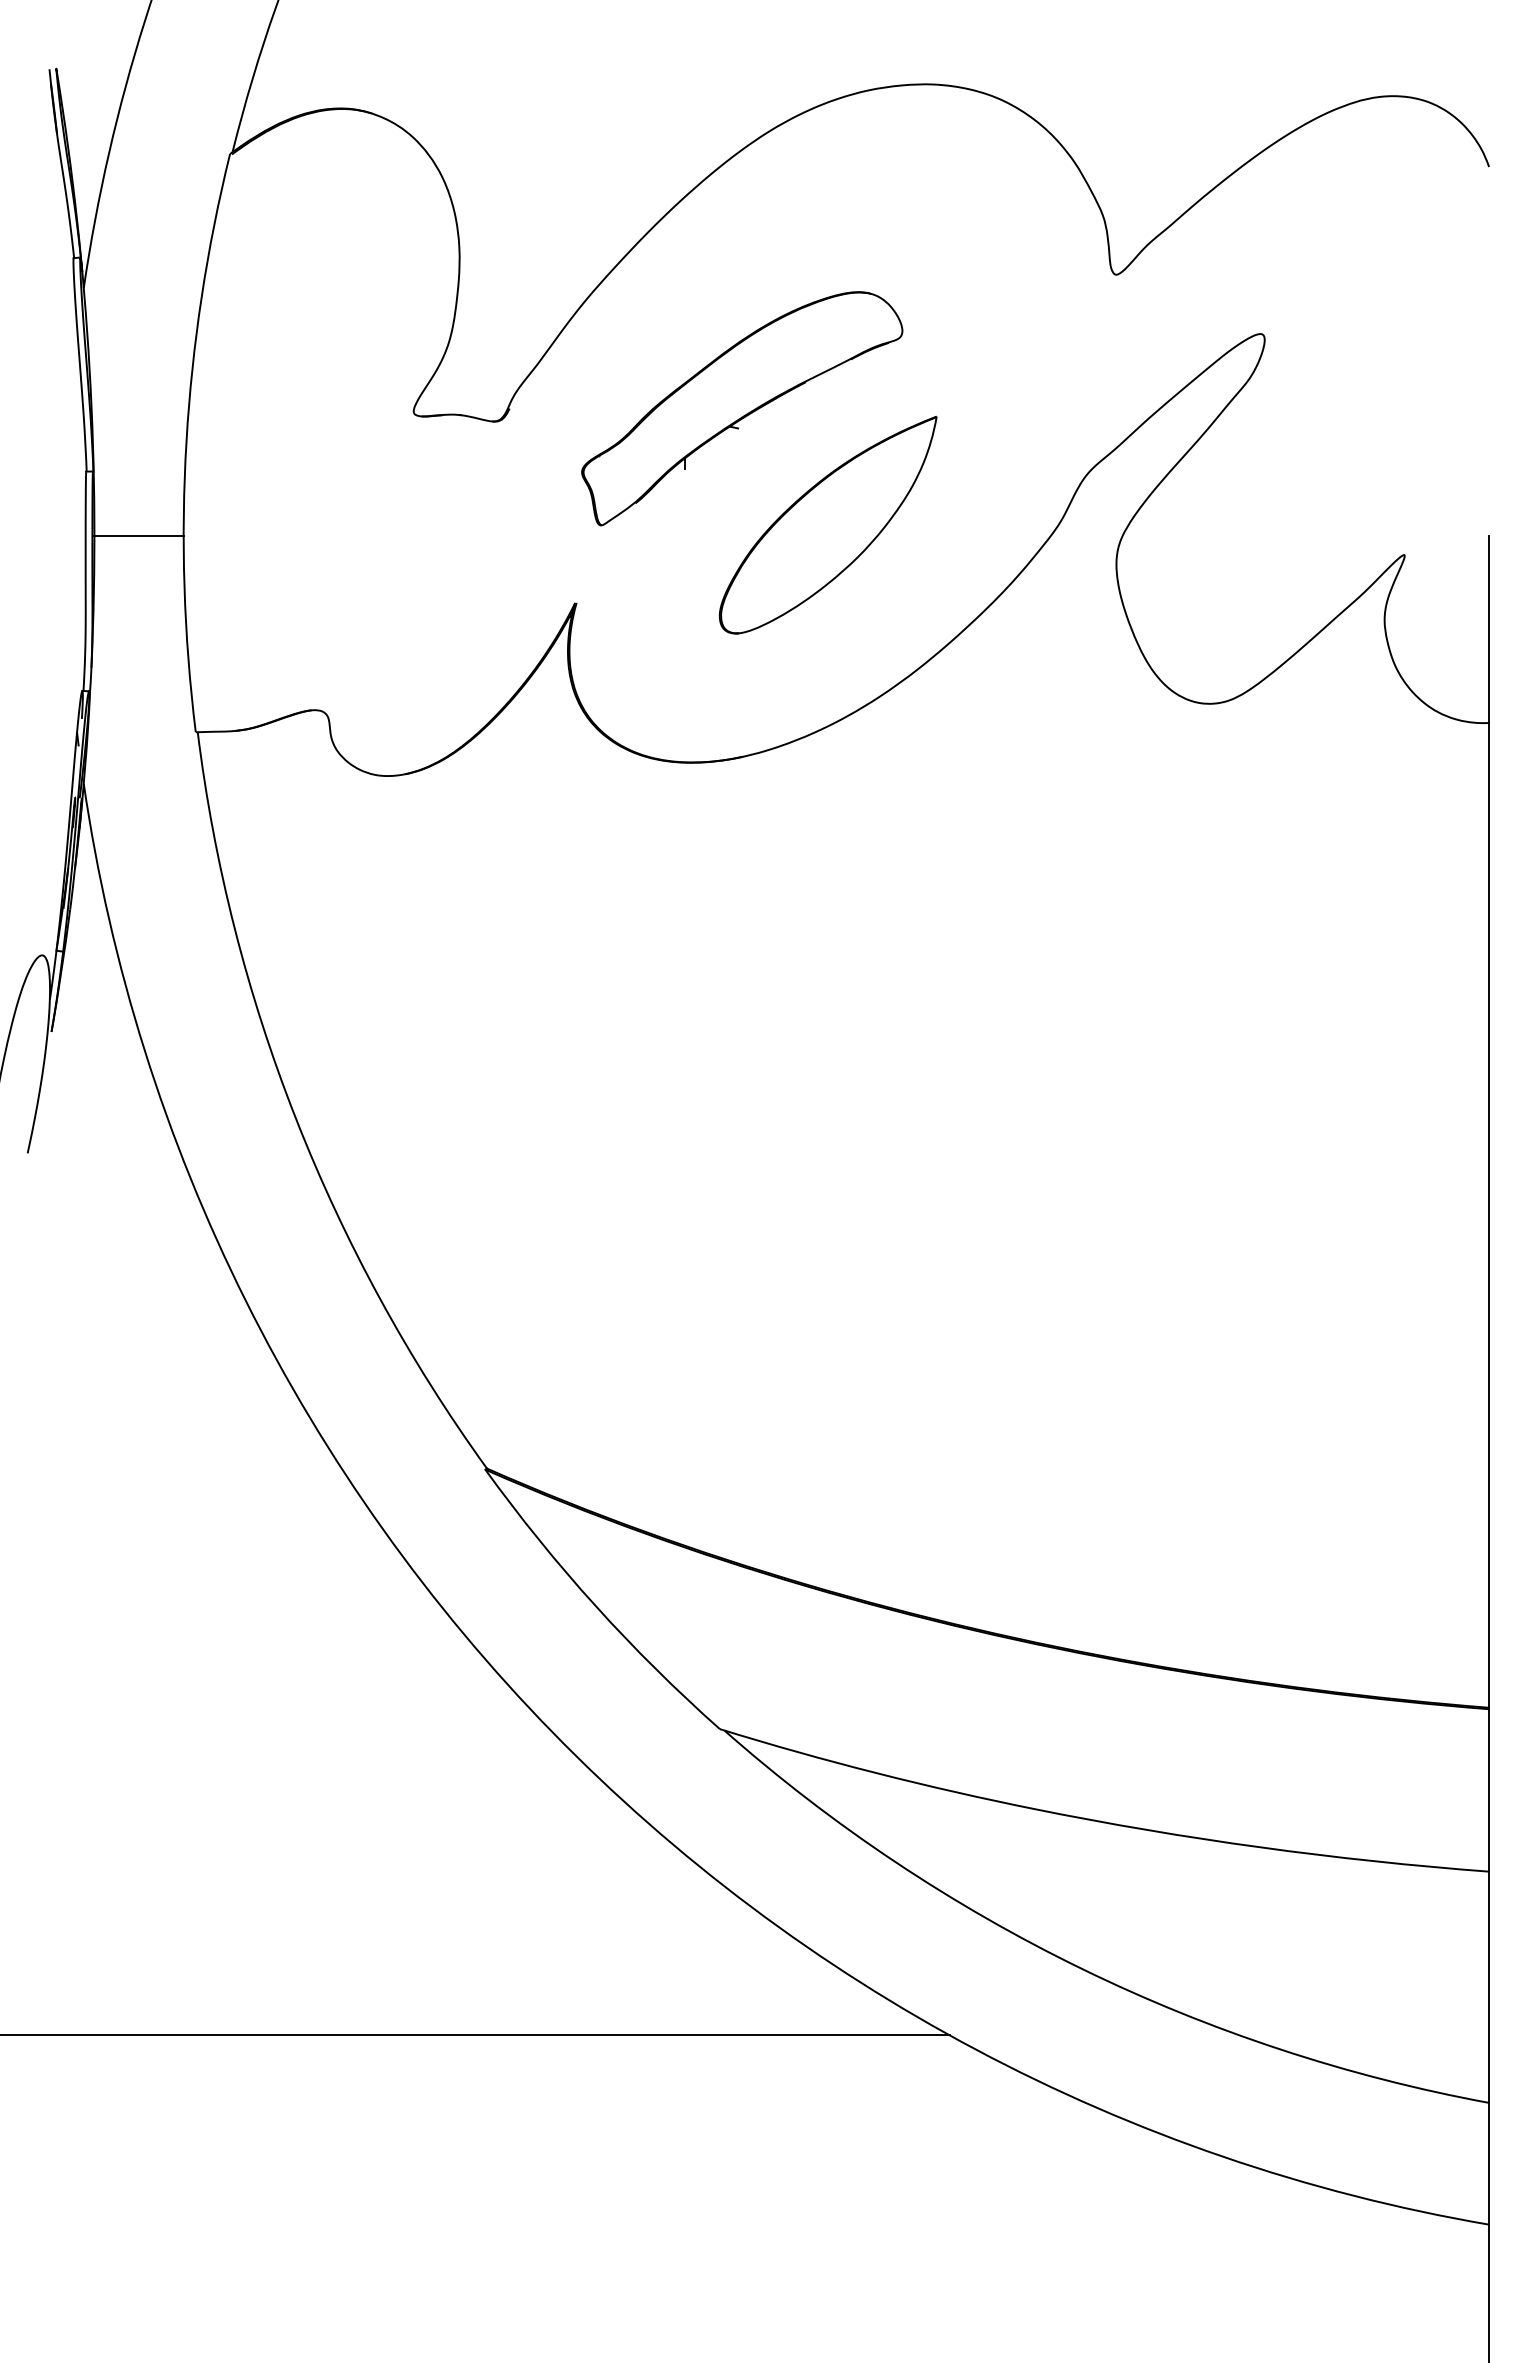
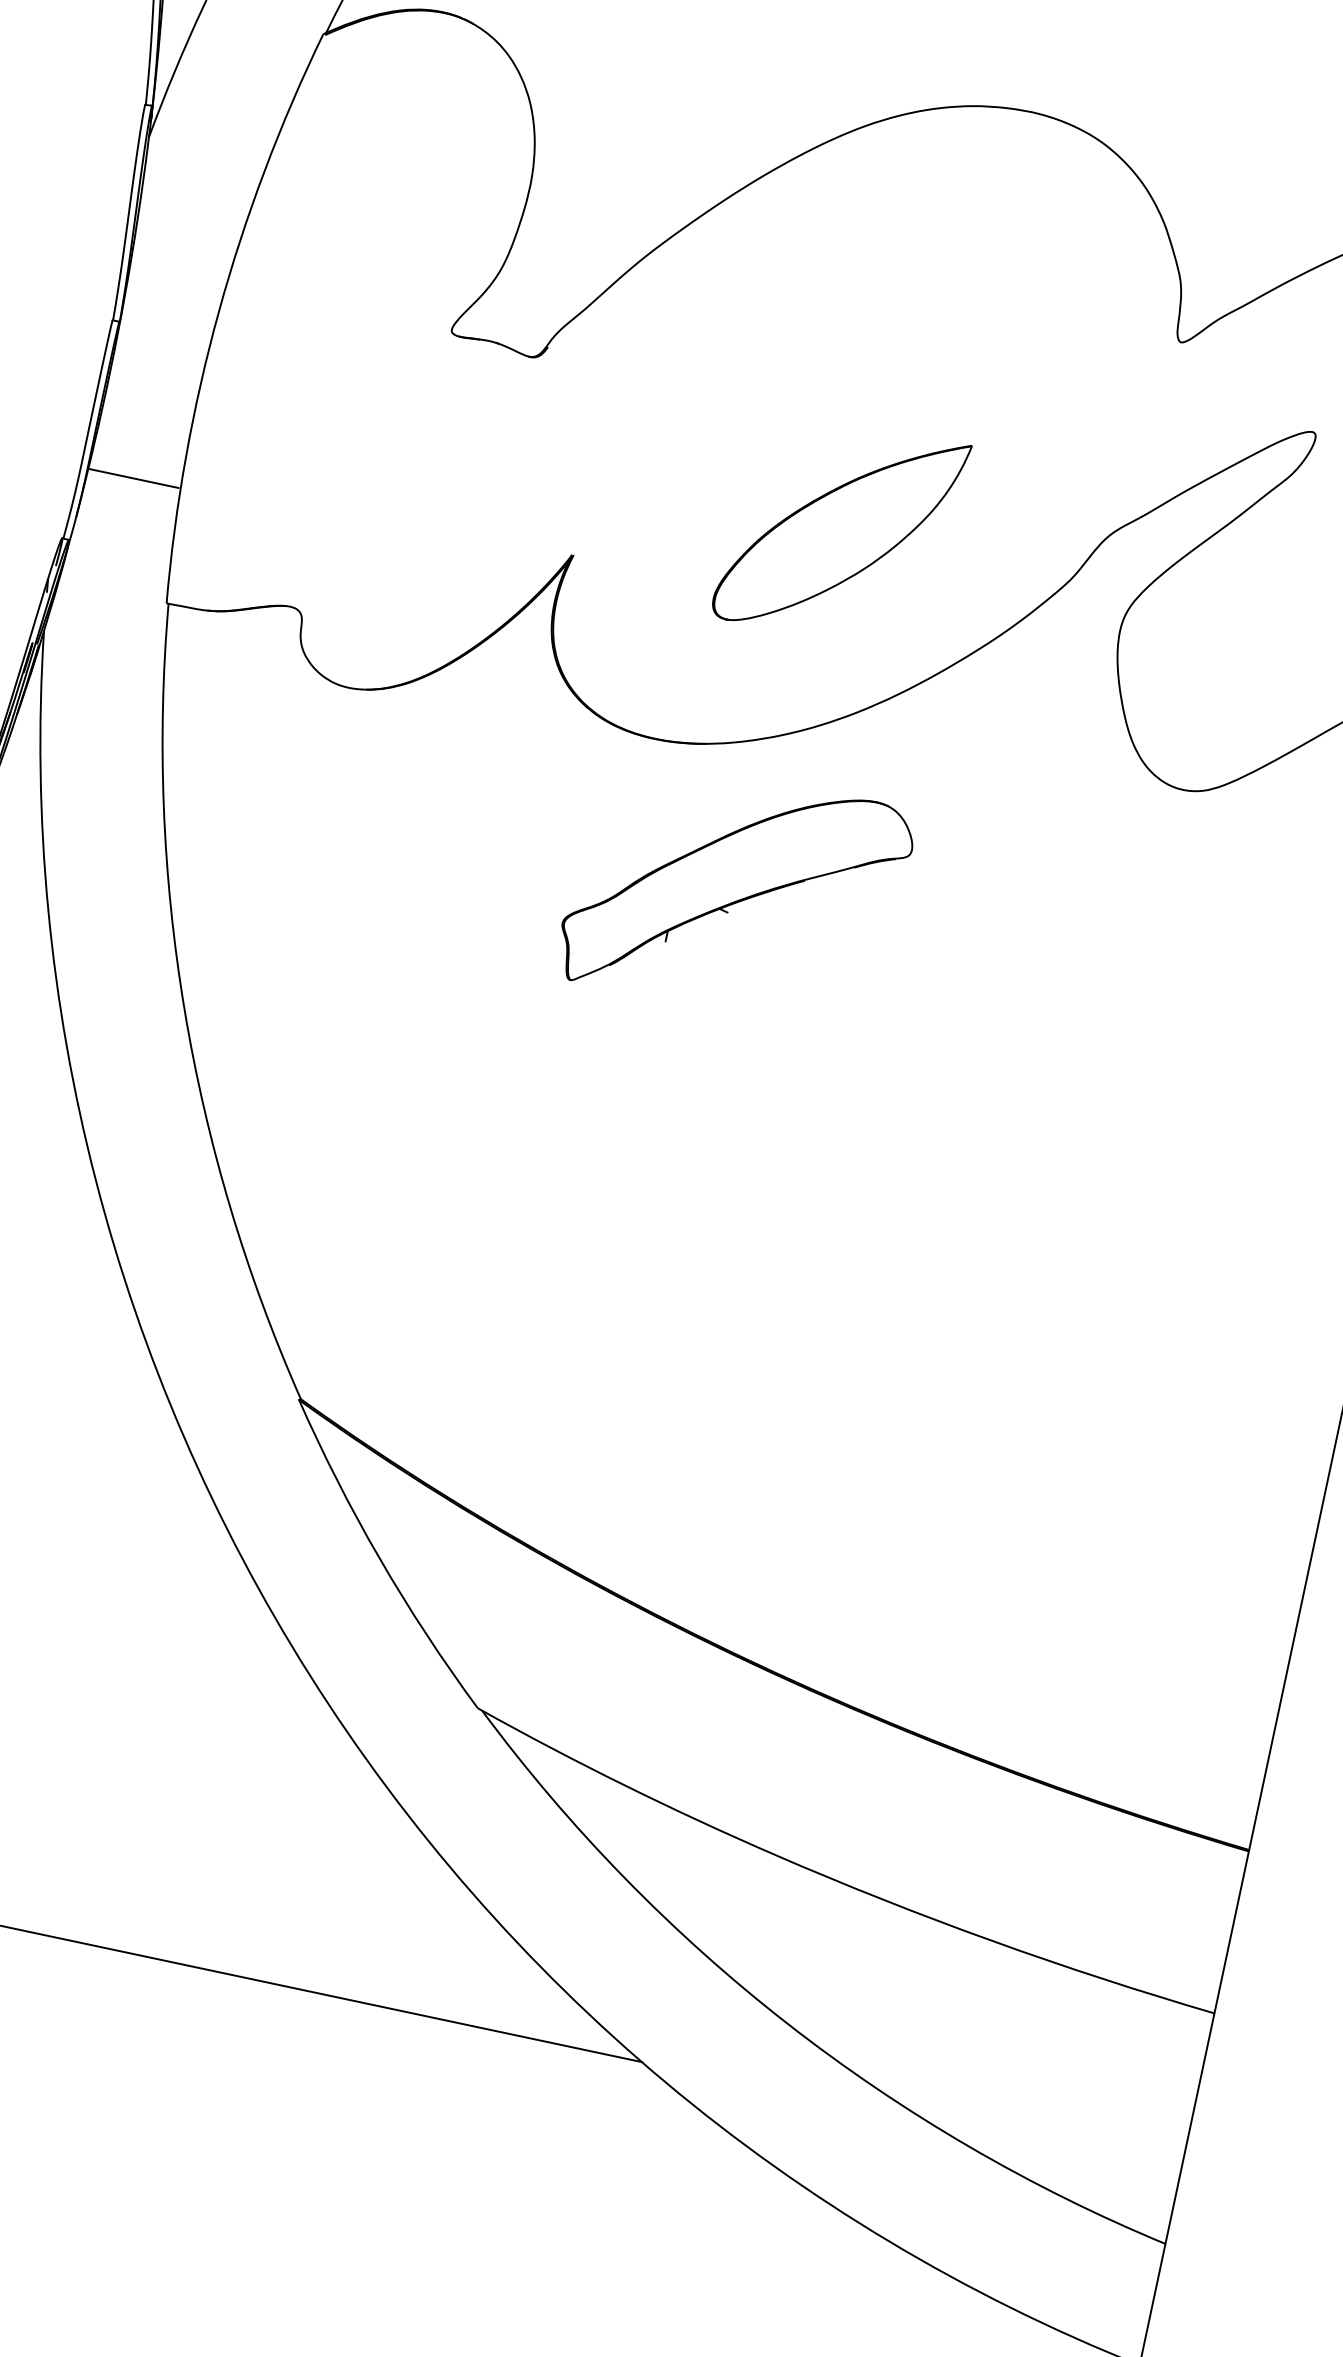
part: (742, 408) -> (736, 893), moved
line: (138, 536) -> (133, 478), moved

